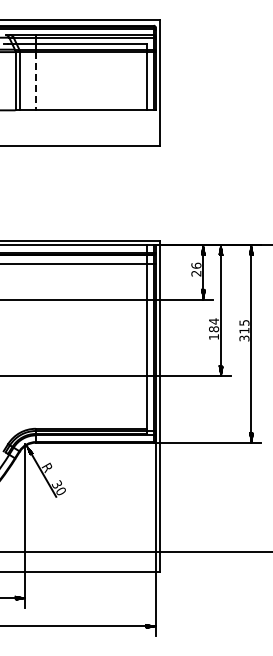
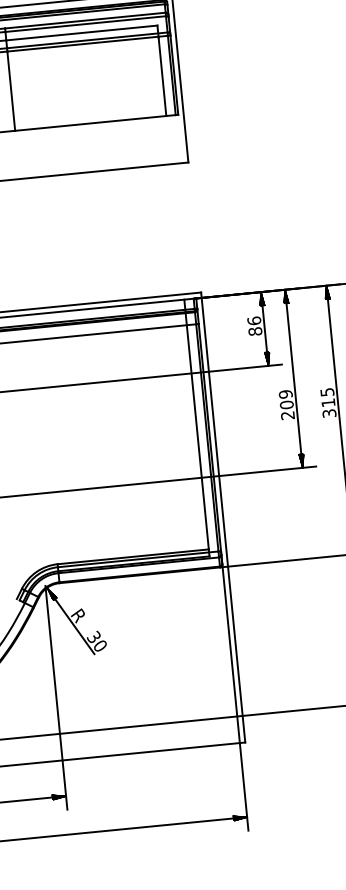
line: (35, 81) -> (10, 91), dashed -> solid
text: (196, 273) -> (255, 331), 26 -> 86
text: (214, 328) -> (287, 403), 184 -> 209

